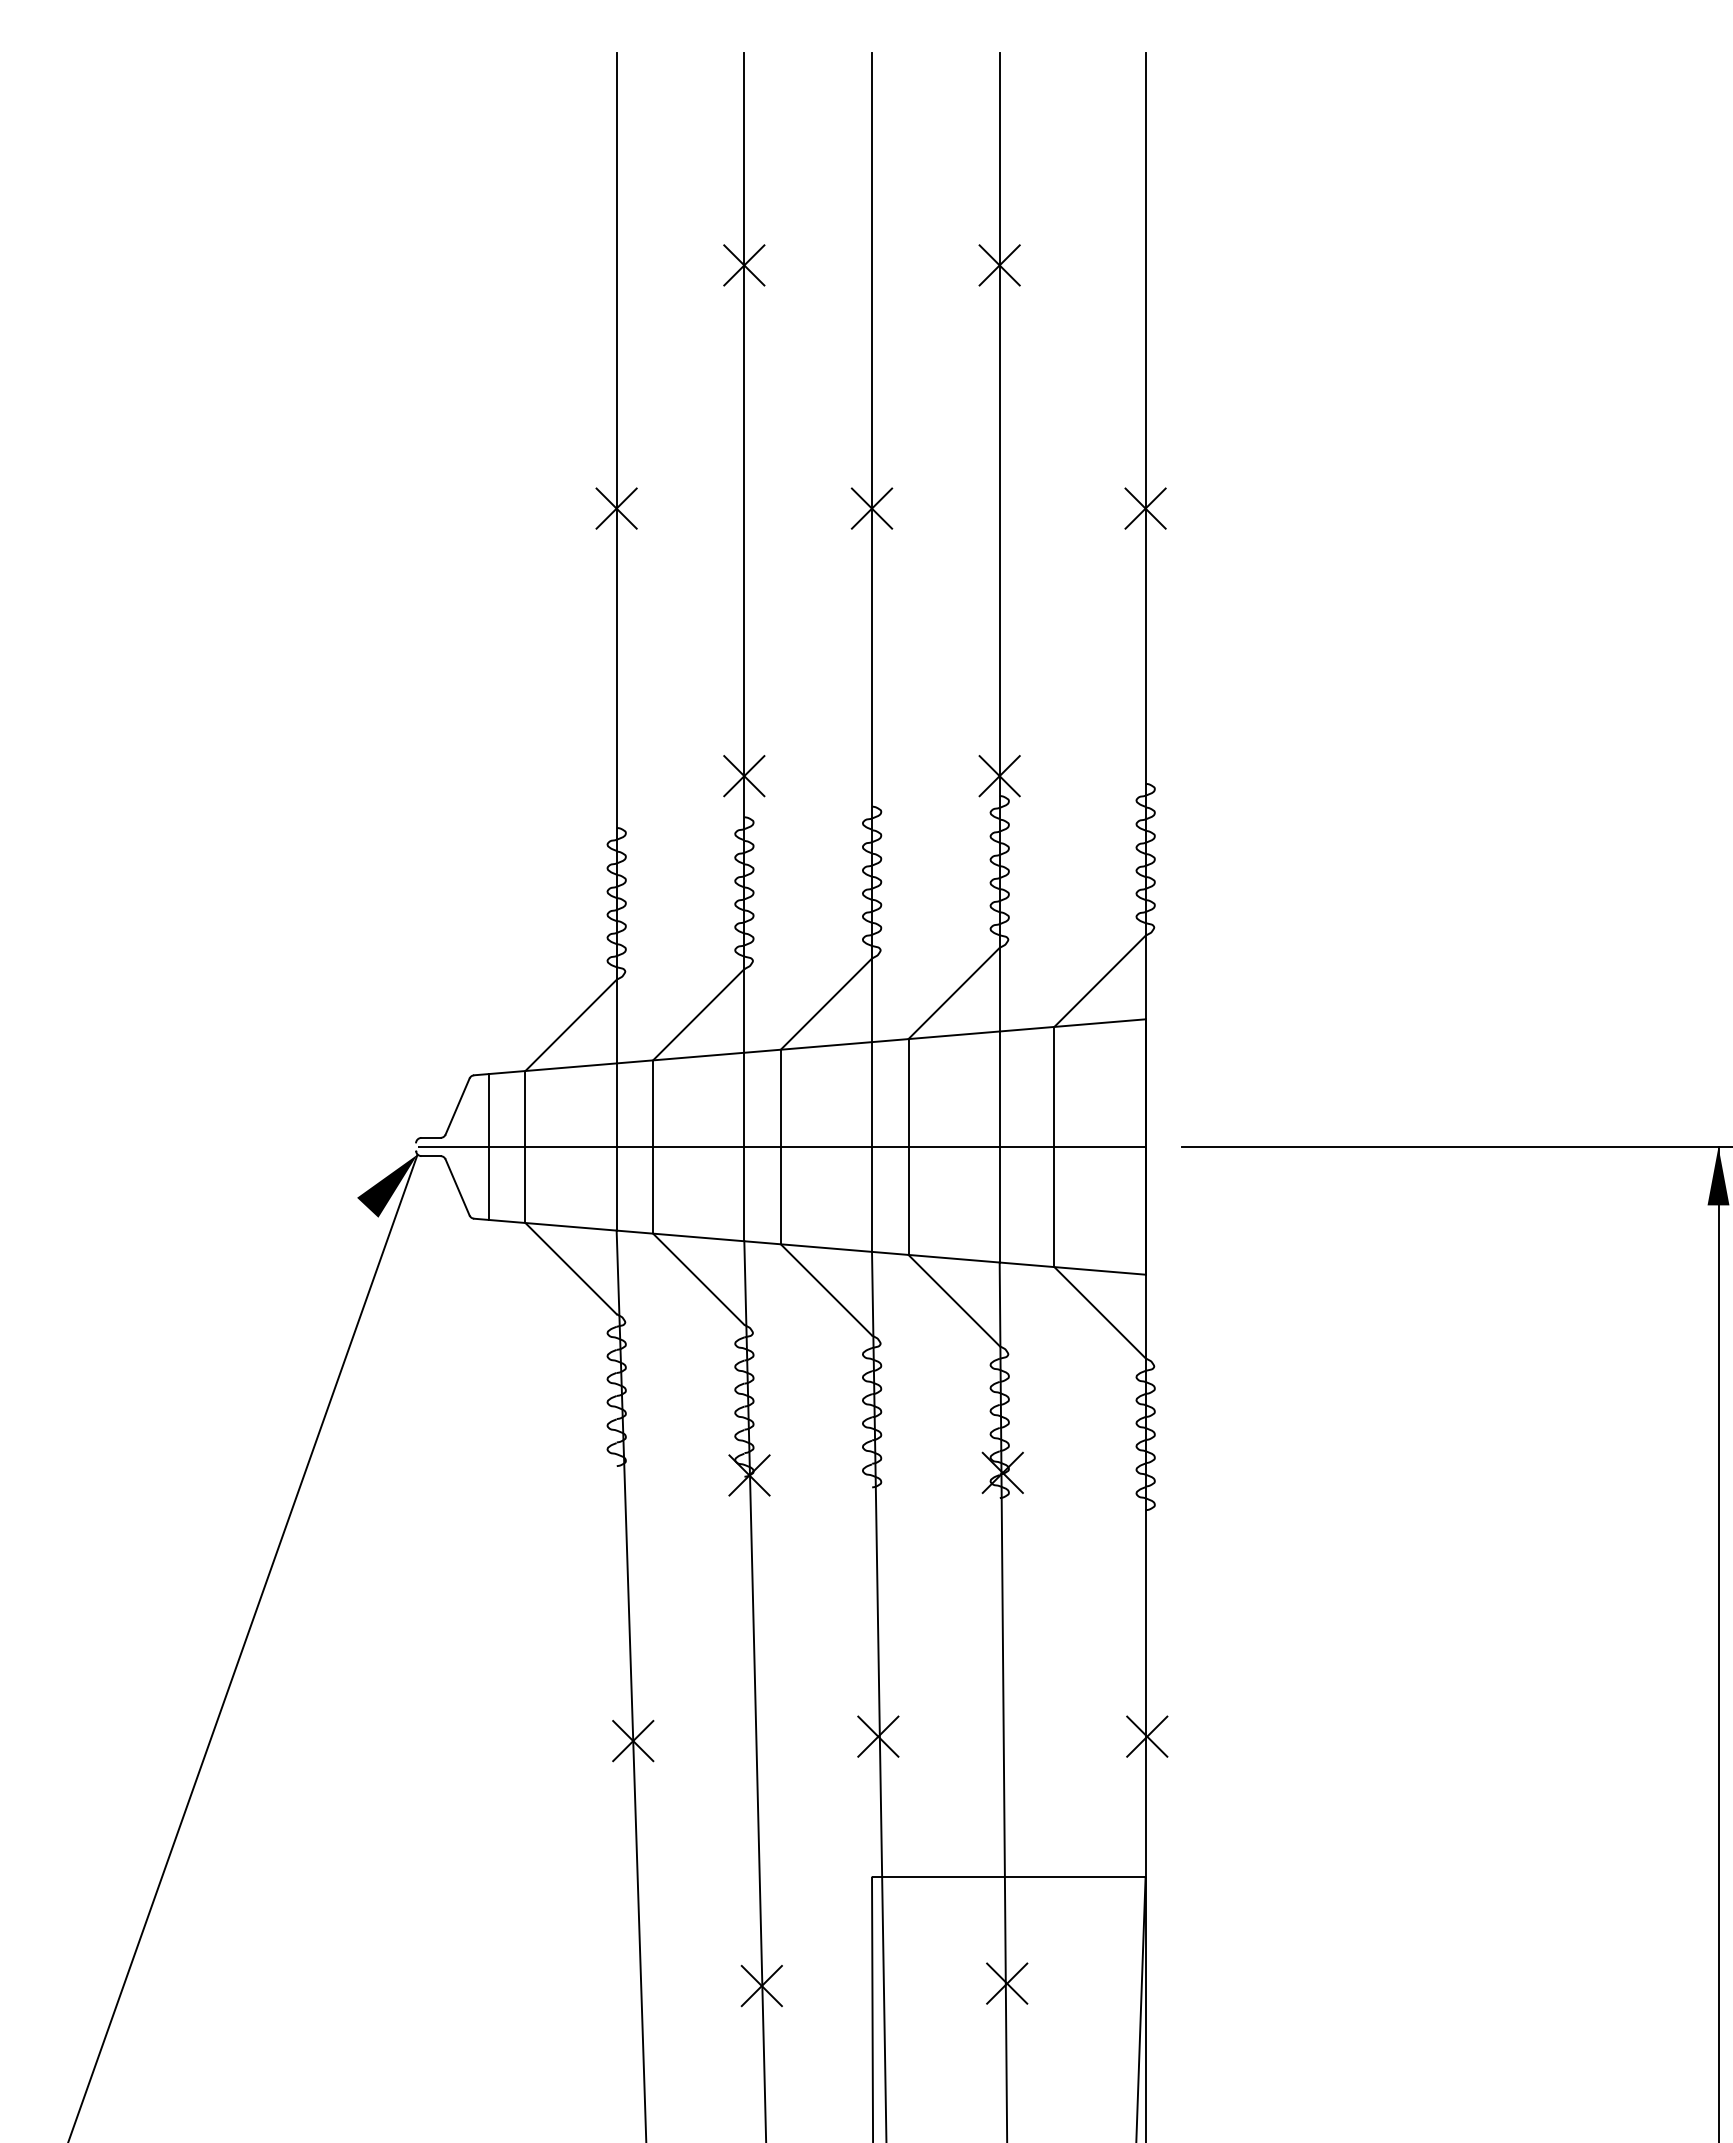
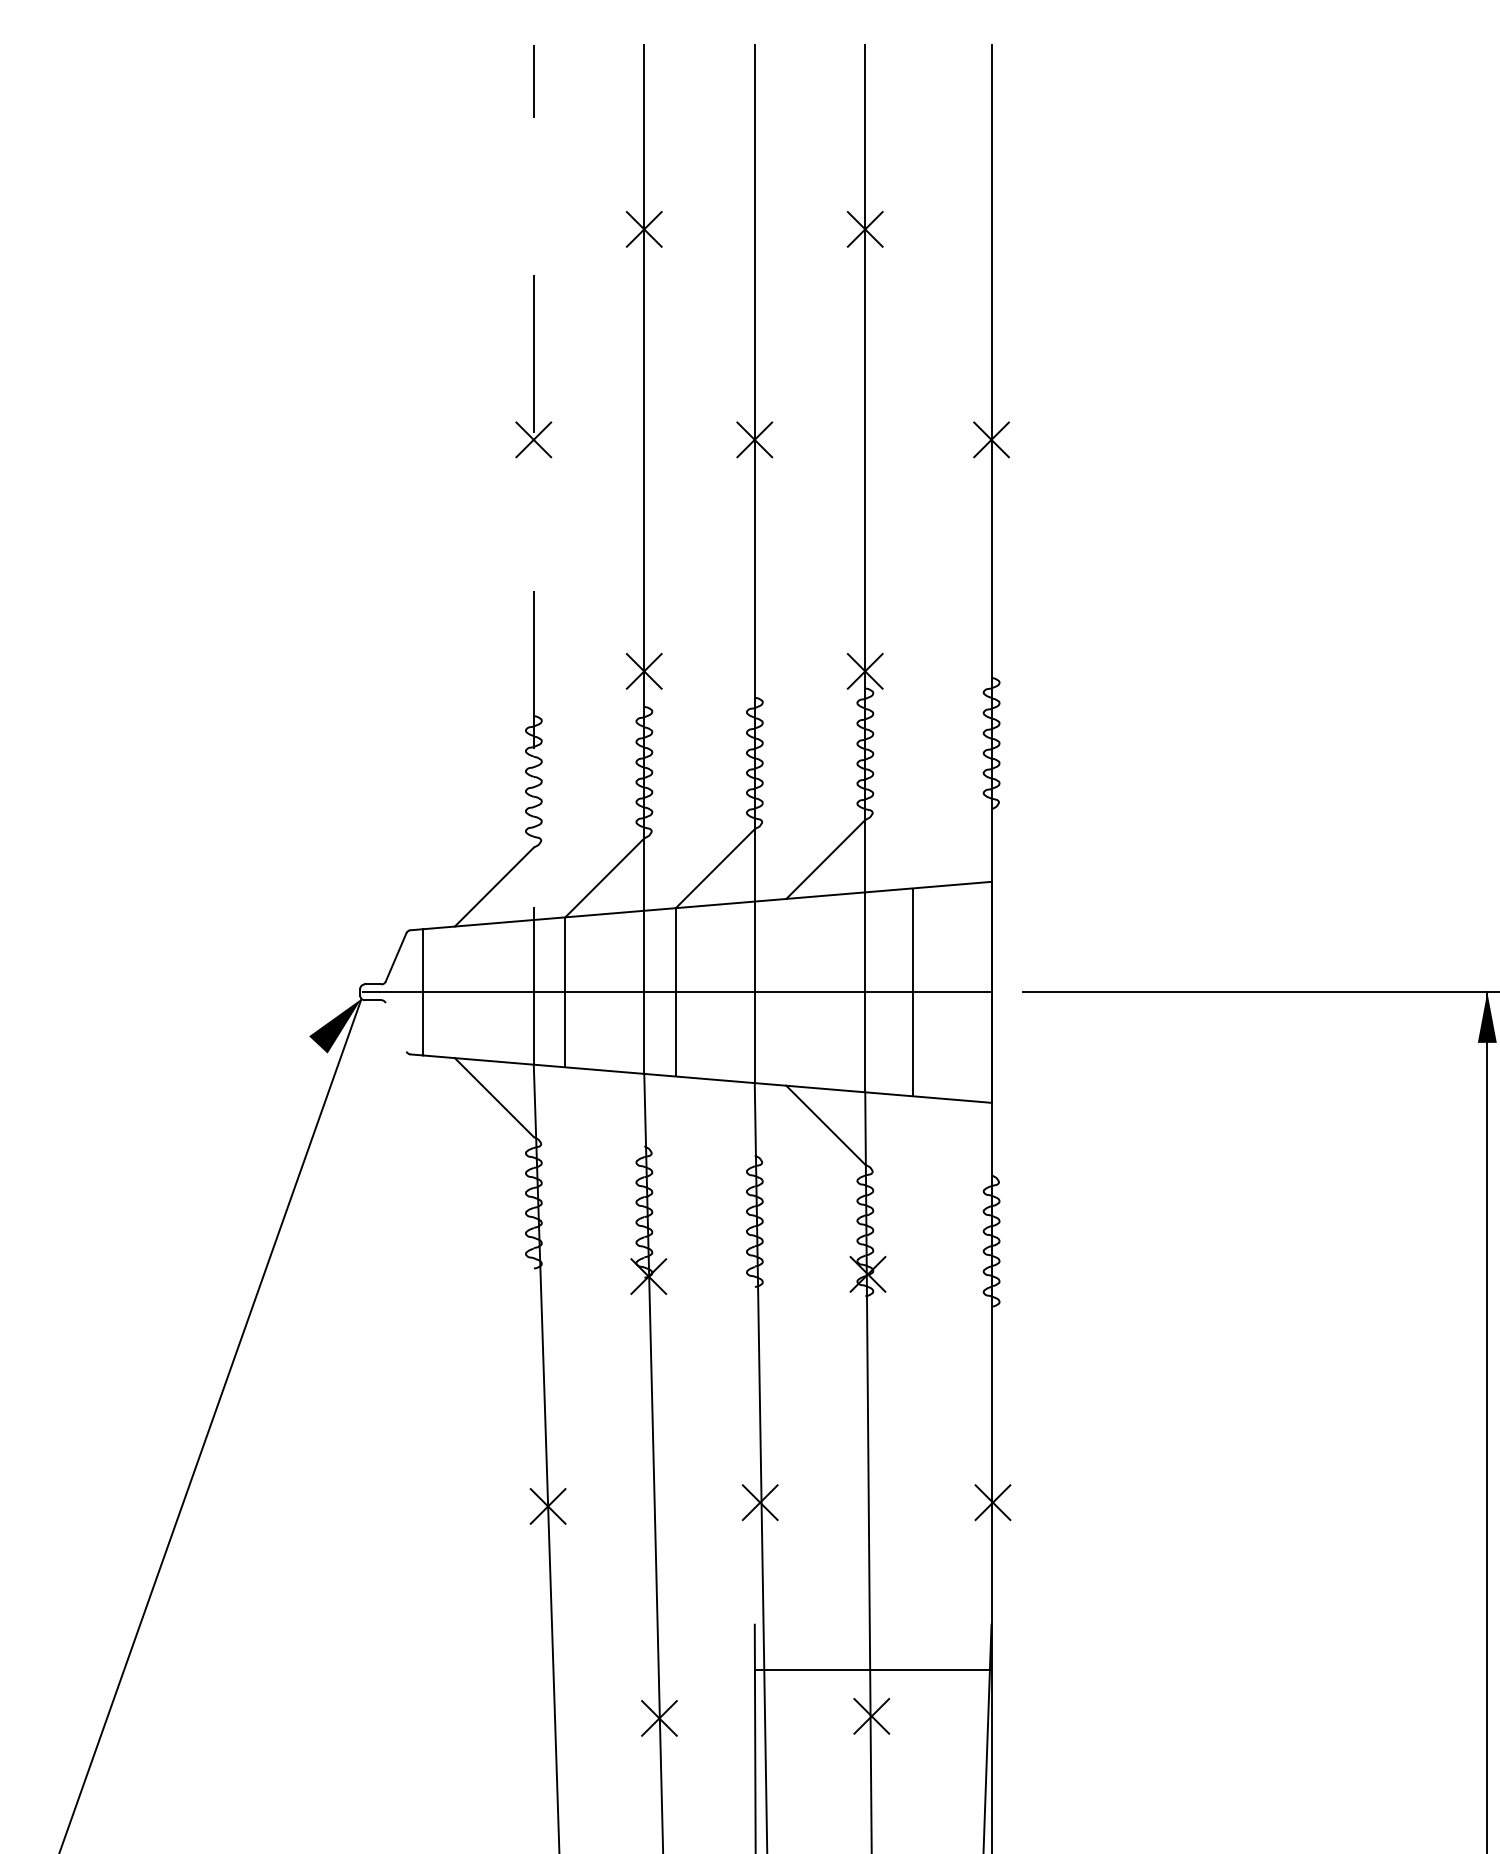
line: (616, 641) -> (533, 554), solid -> dashed
line: (1099, 980) -> (951, 848), removed
line: (908, 1146) -> (786, 991), removed
line: (525, 1147) -> (454, 992), removed
line: (457, 1187) -> (396, 1027), removed
line: (698, 1278) -> (604, 1106), removed
line: (826, 1289) -> (715, 1115), removed
line: (1099, 1312) -> (951, 1135), removed
line: (1008, 1876) -> (872, 1669), moved

